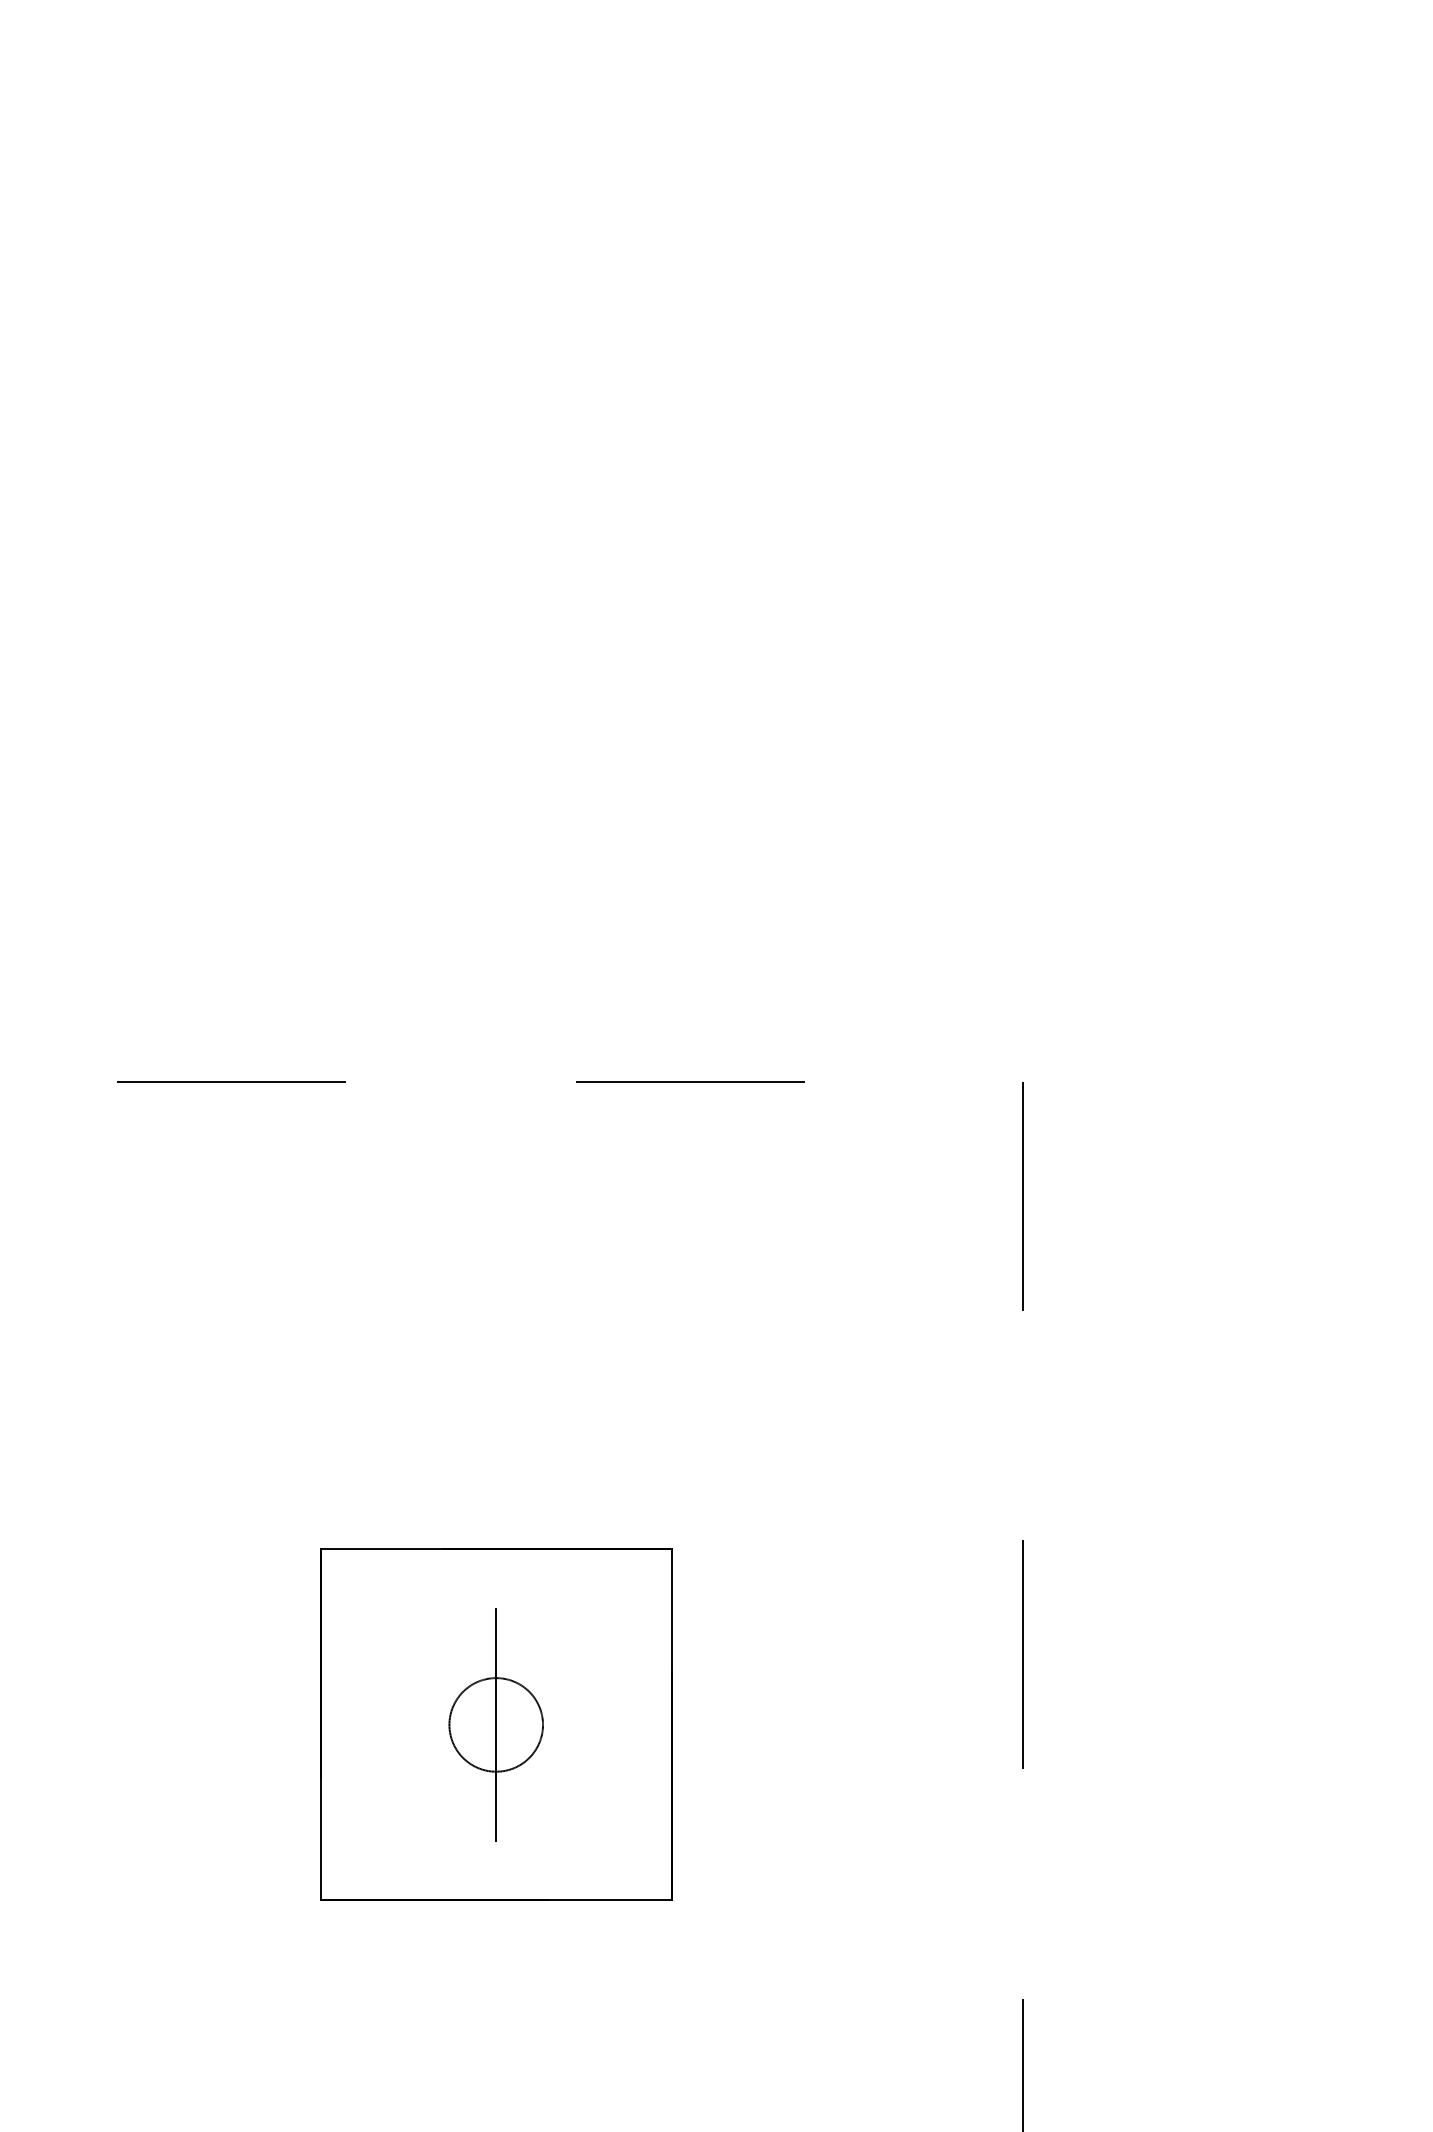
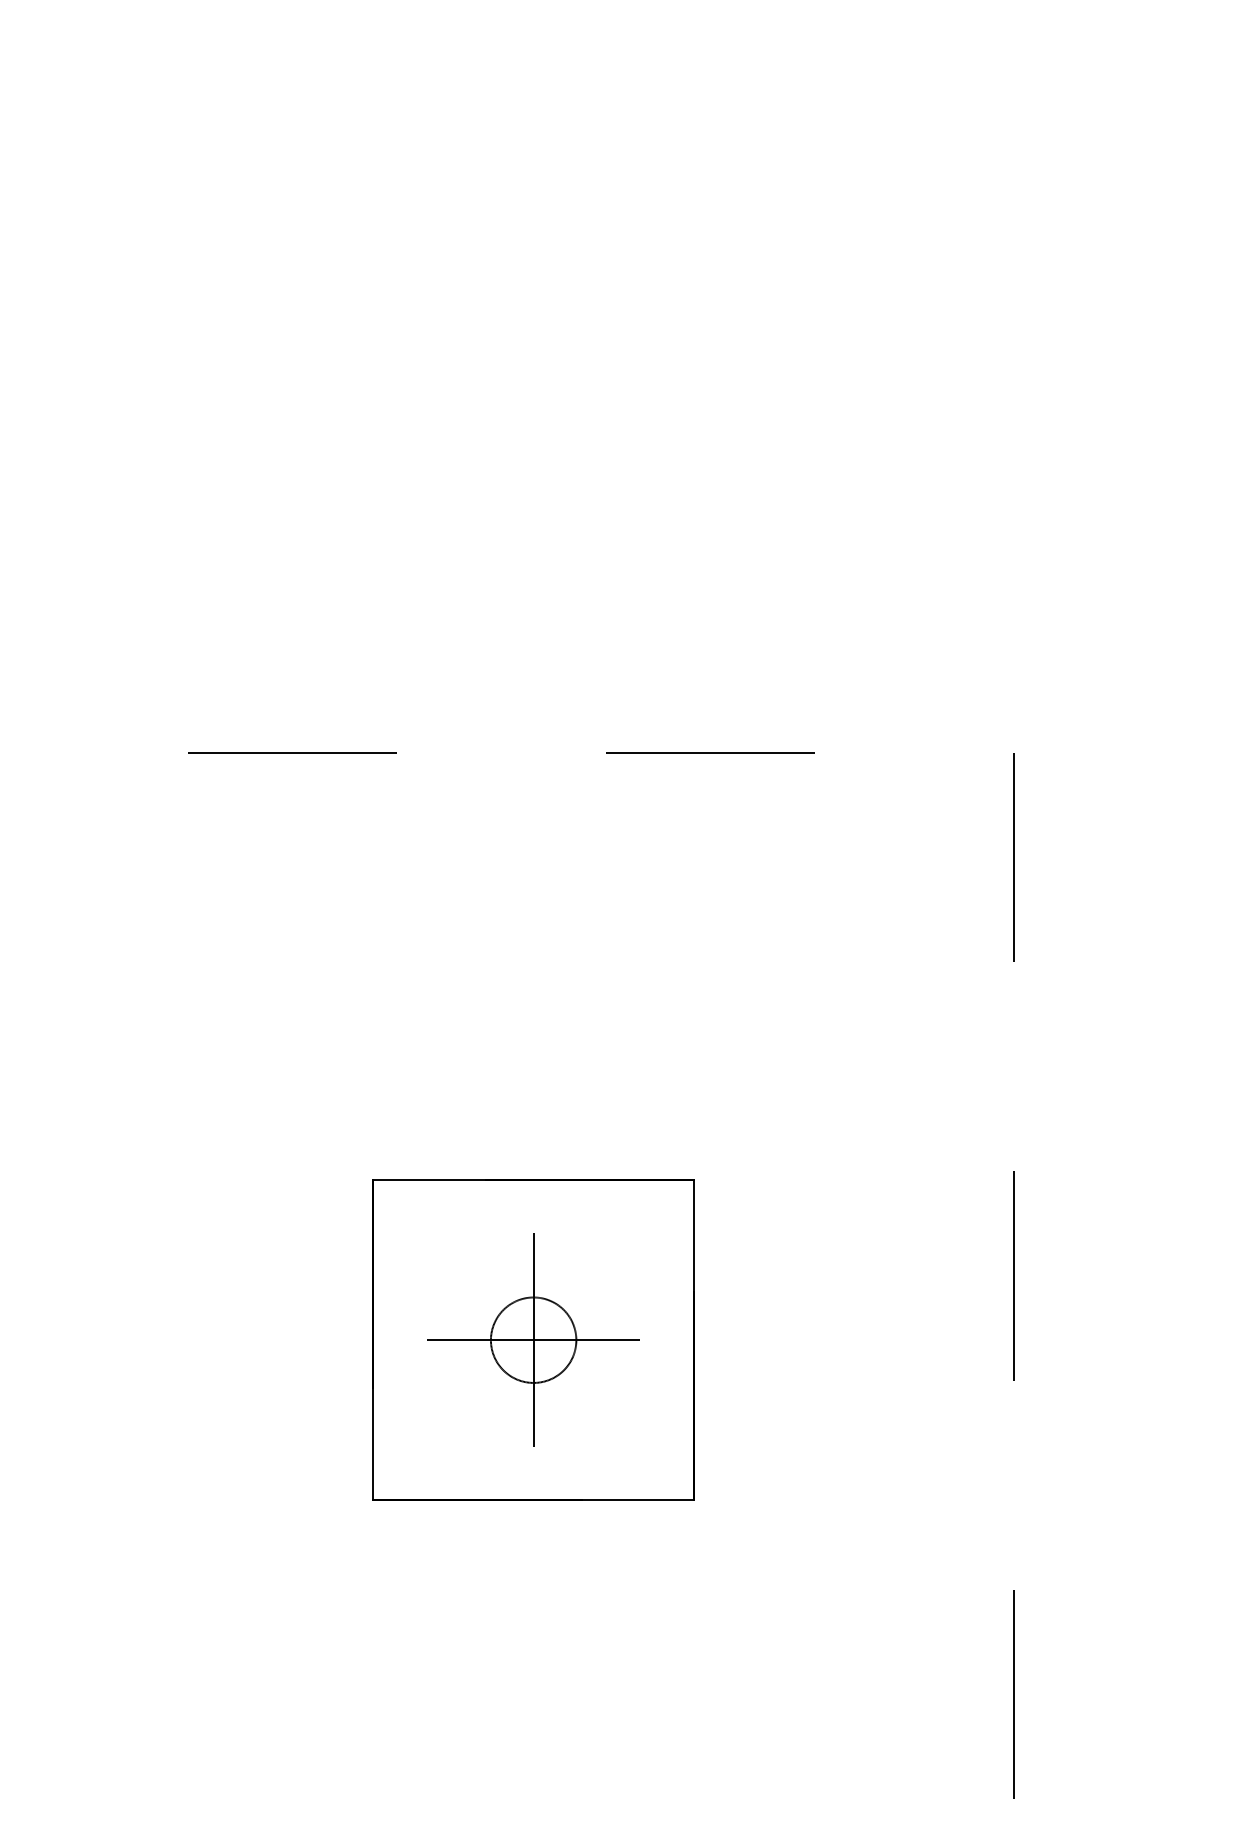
line: (496, 1724) -> (533, 1339), added

